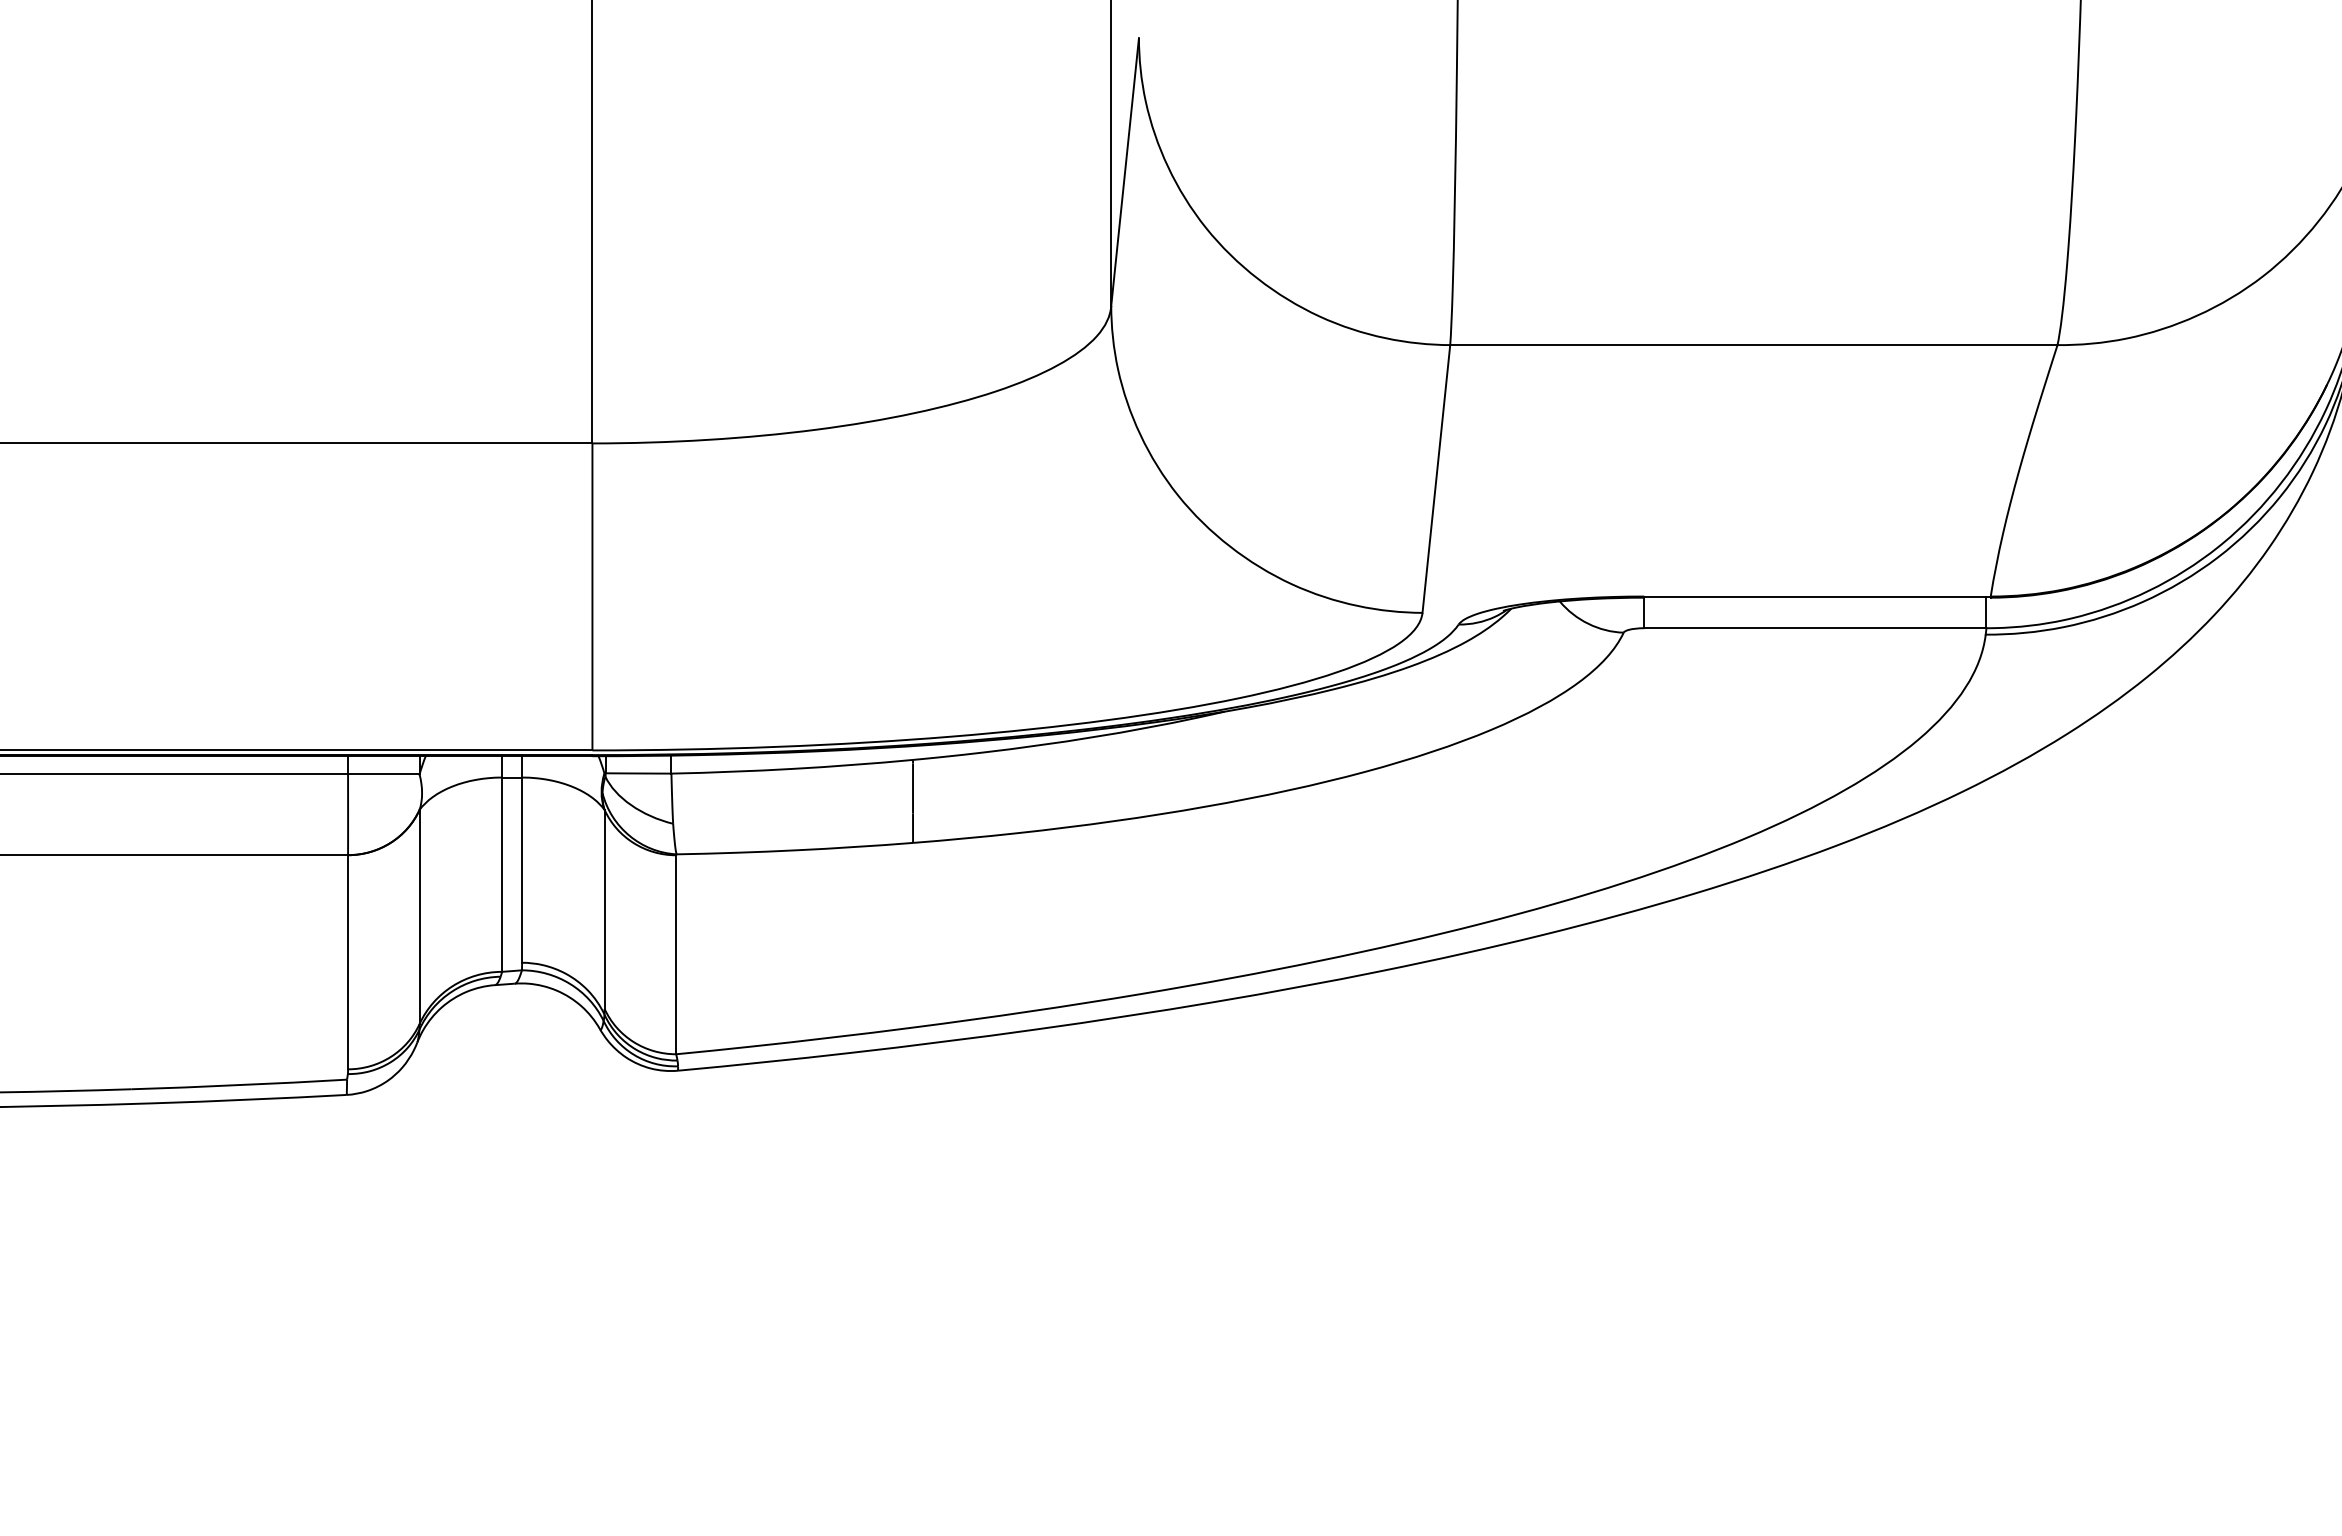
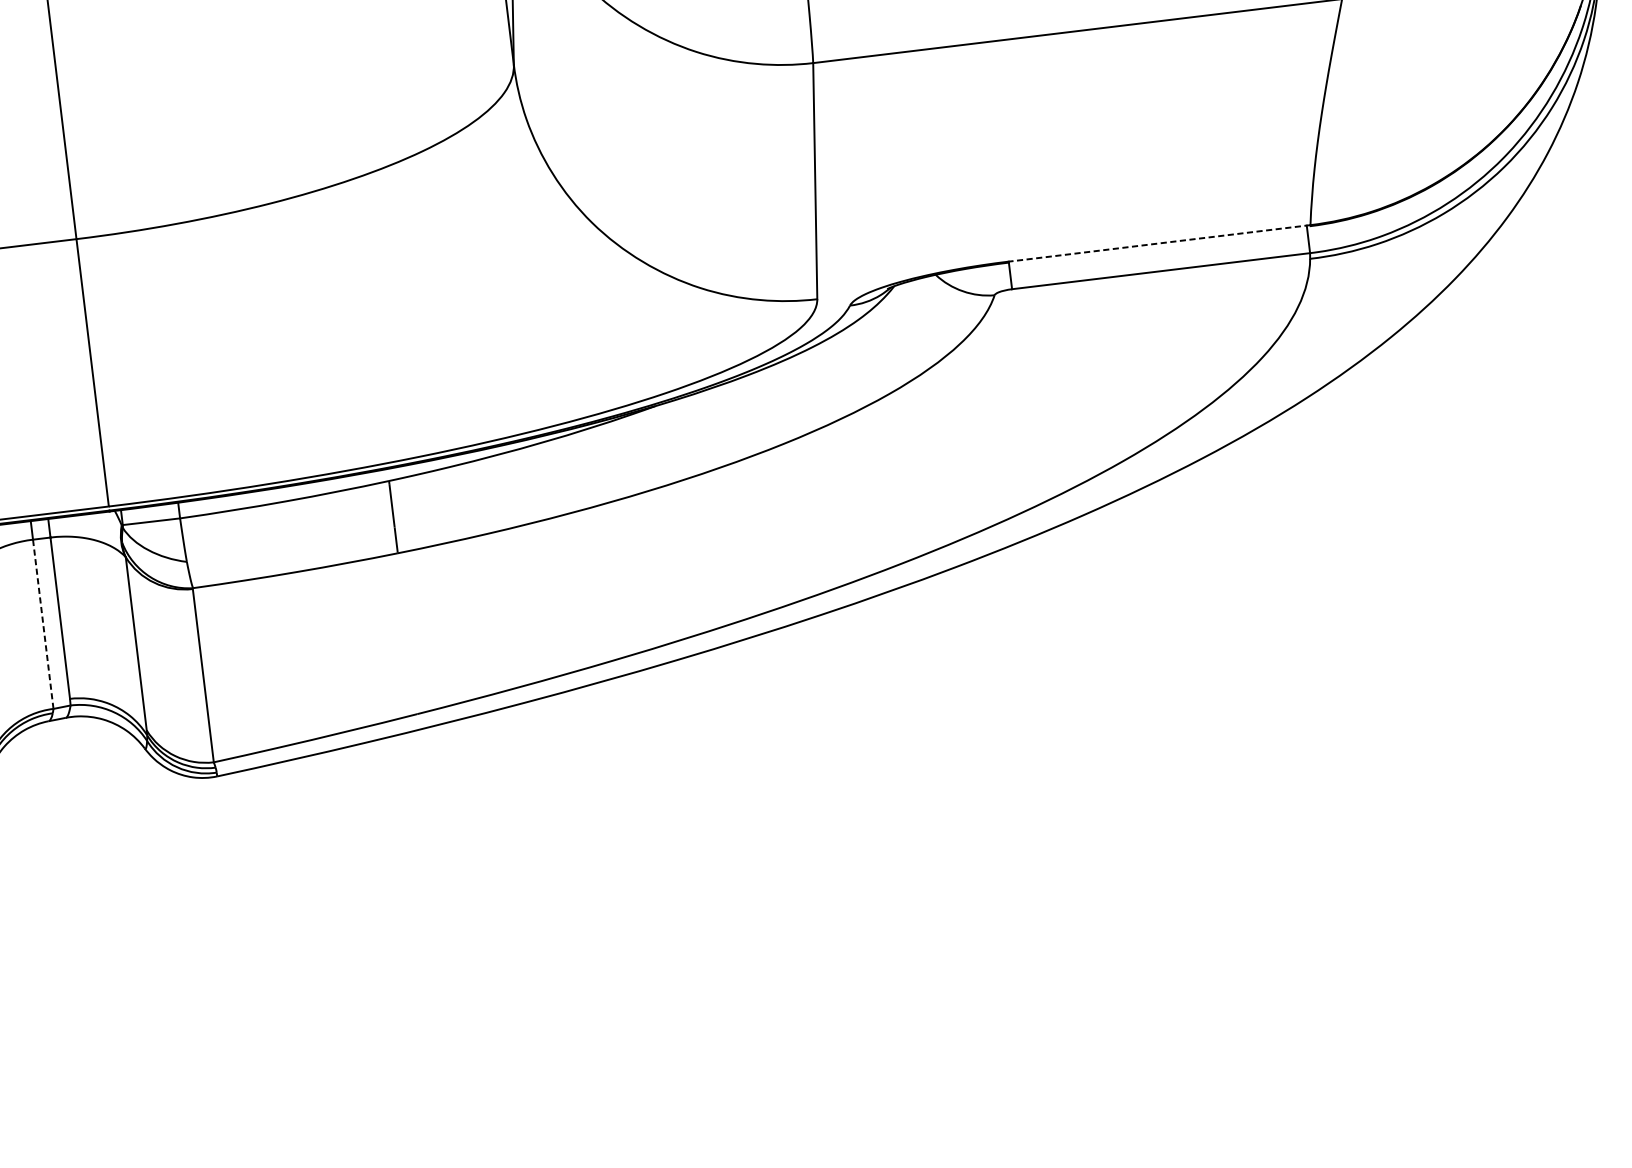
line: (1817, 596) -> (1159, 243), solid -> dashed
line: (502, 874) -> (43, 624), solid -> dashed

